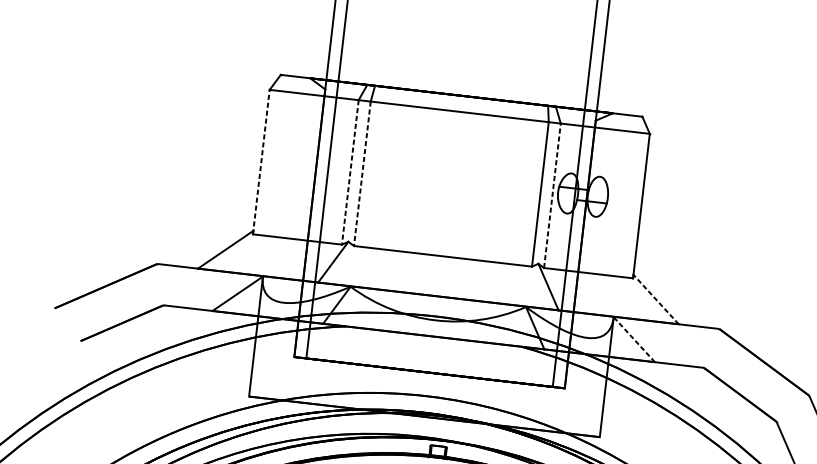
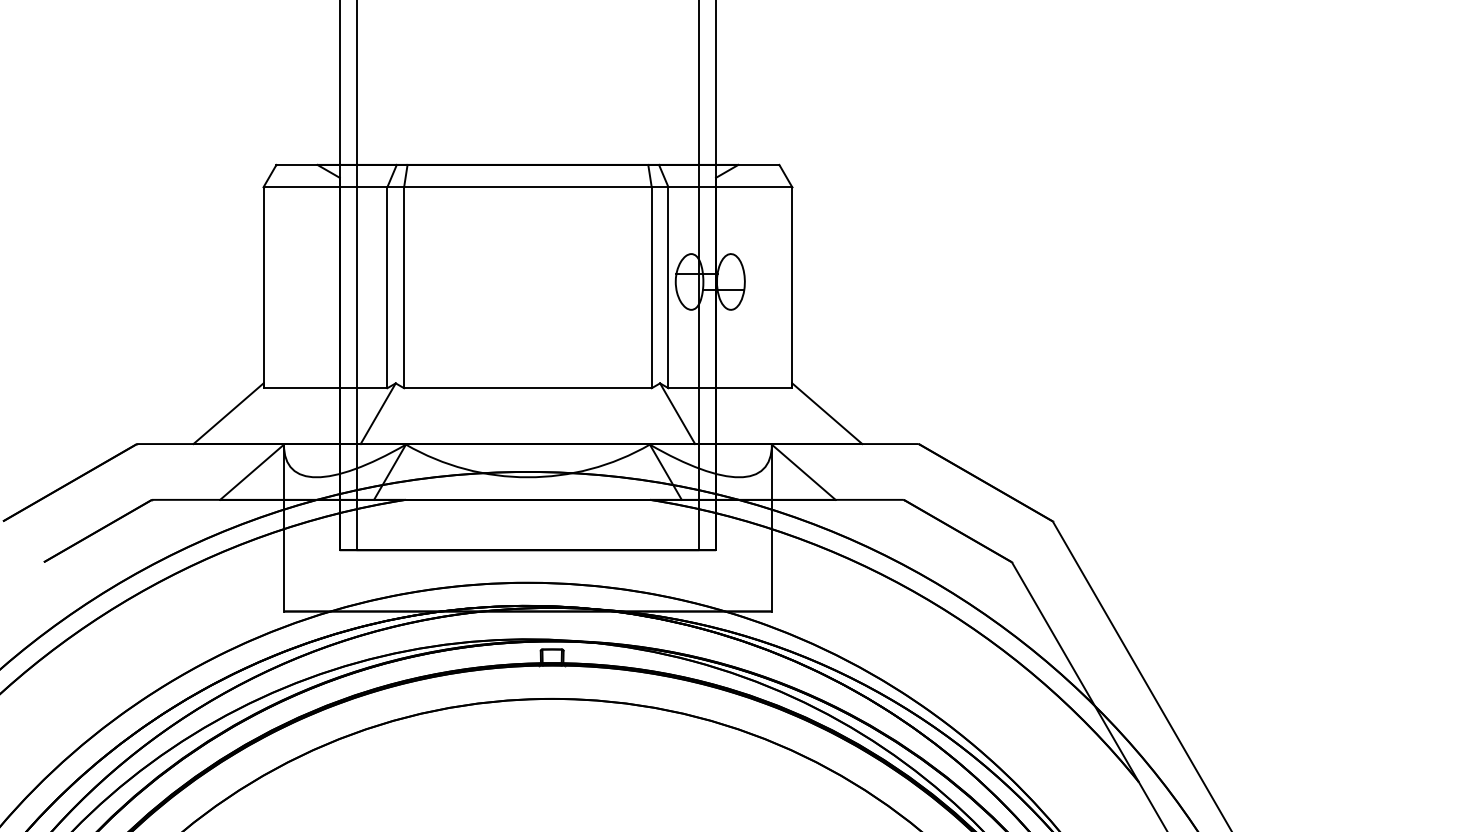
line: (261, 161) -> (263, 287), dashed -> solid
line: (350, 172) -> (387, 288), dashed -> solid
line: (362, 174) -> (404, 288), dashed -> solid
line: (552, 195) -> (668, 287), dashed -> solid
line: (655, 299) -> (826, 413), dashed -> solid
line: (634, 339) -> (803, 471), dashed -> solid

